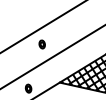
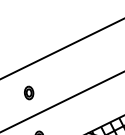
part: (41, 44) -> (27, 92), moved

